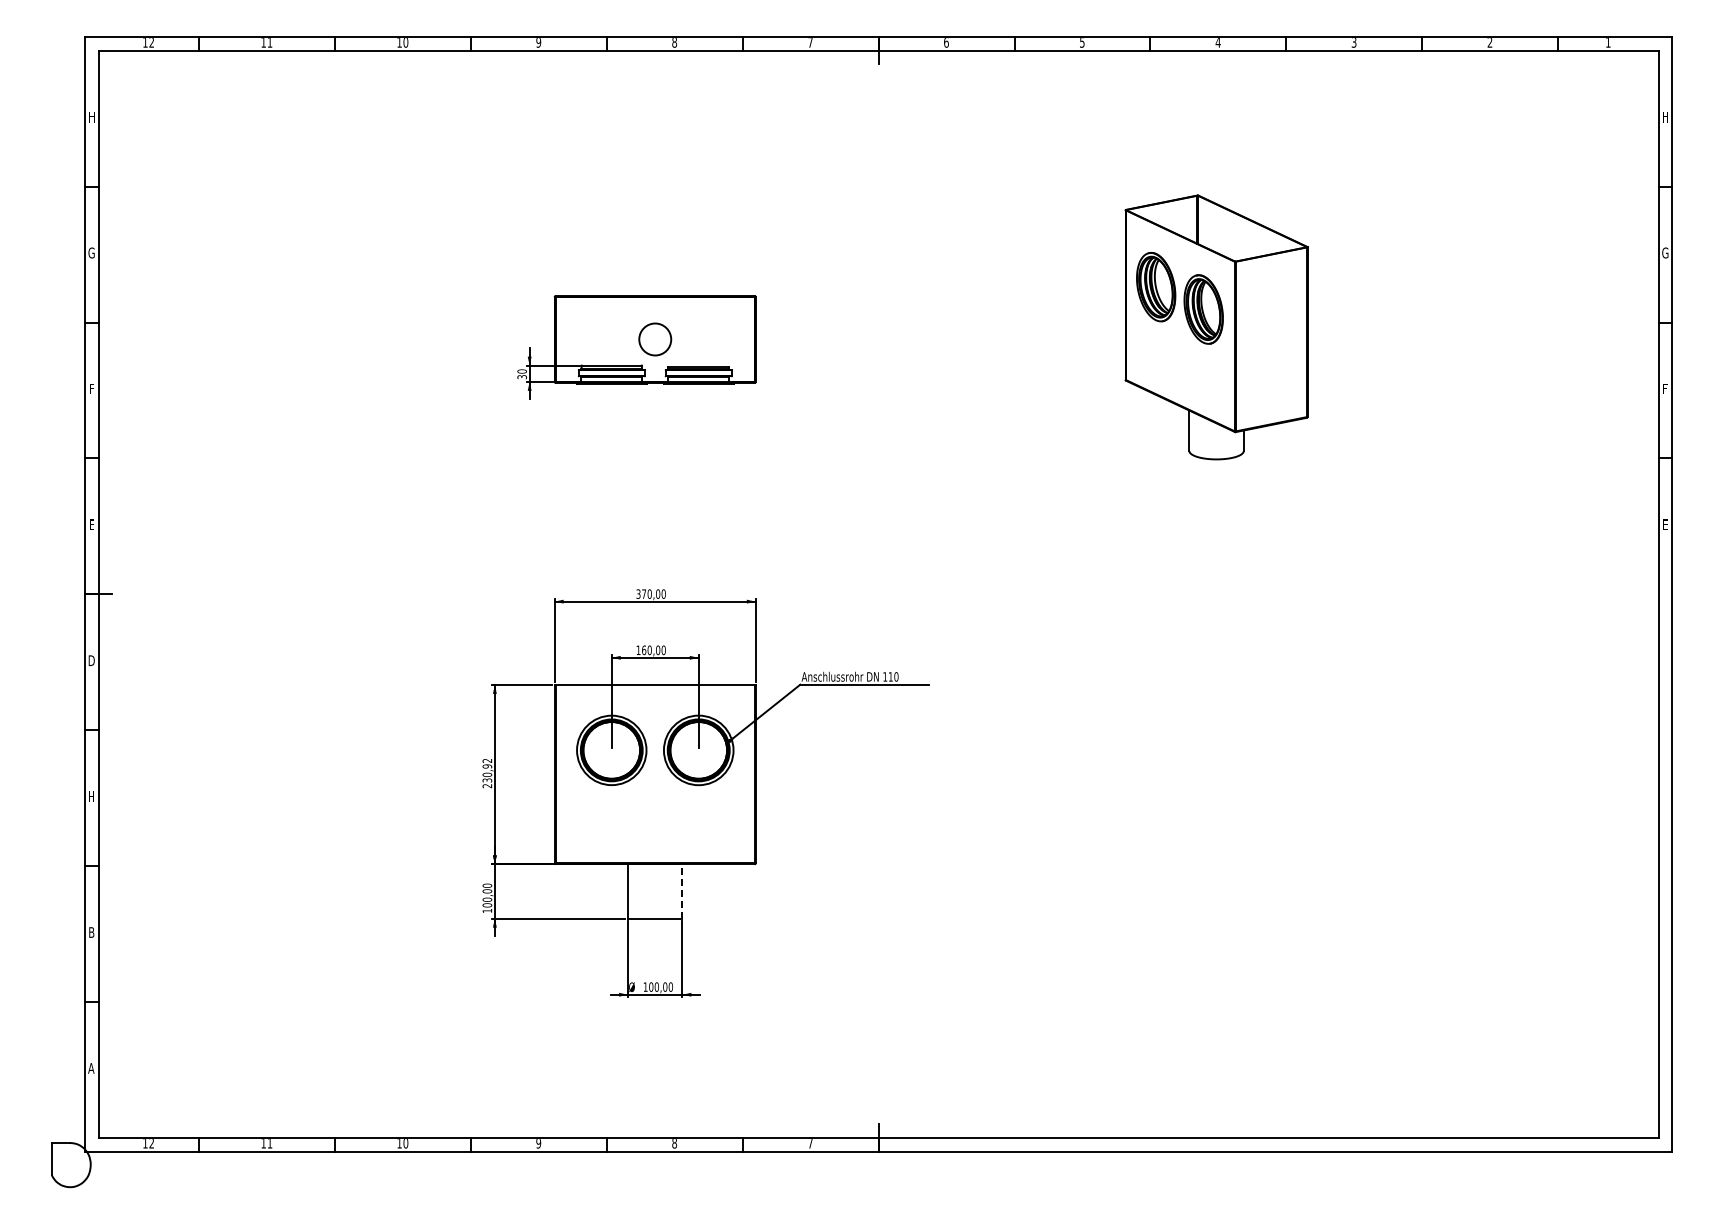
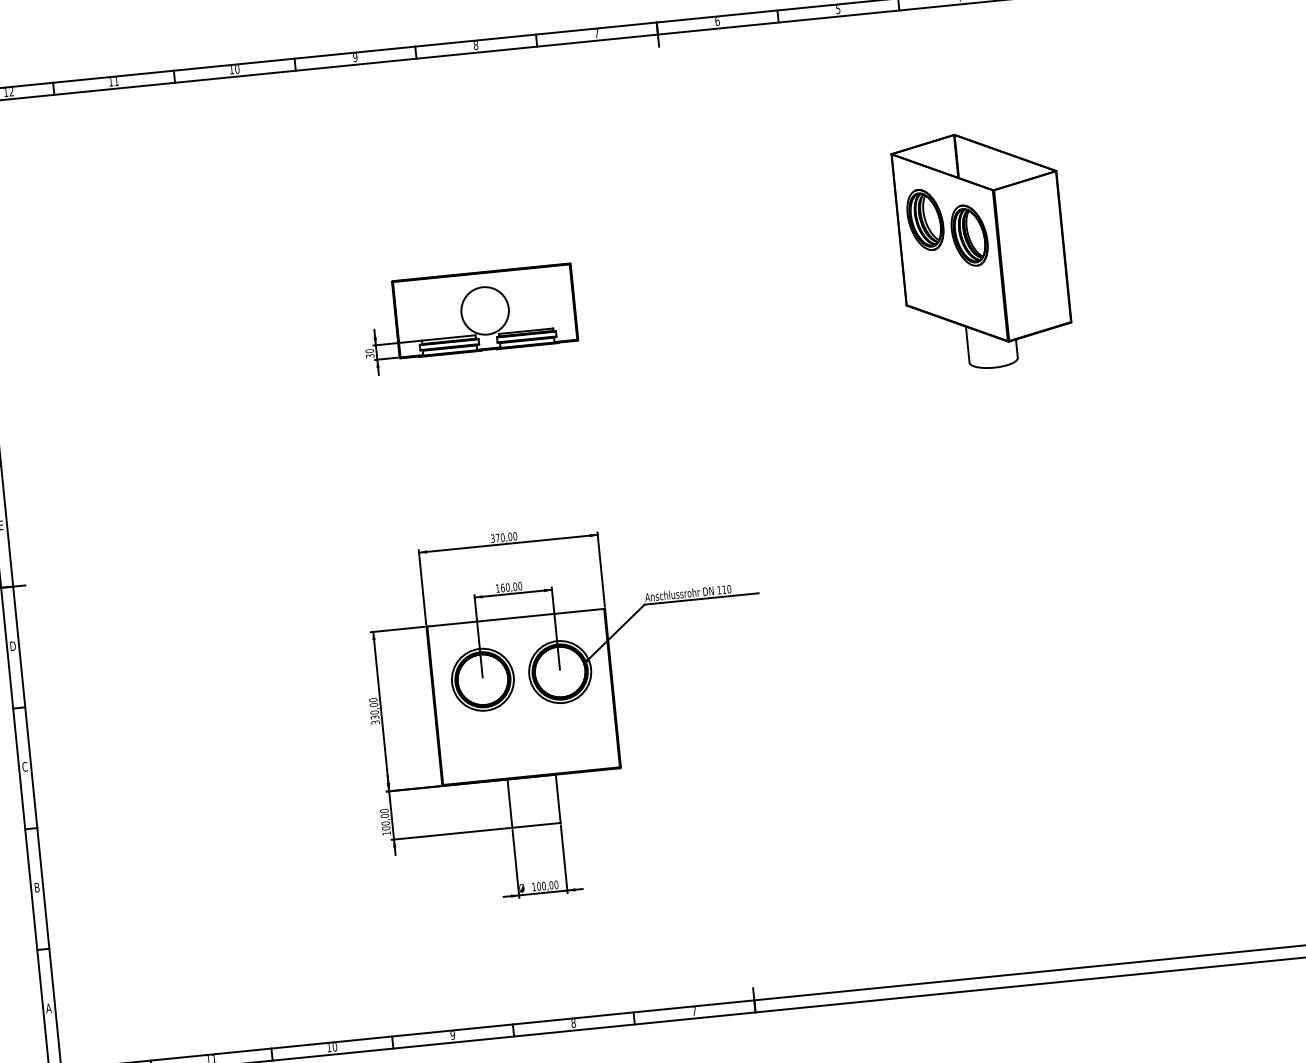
circle: (654, 339) -> (484, 310), size x1.67
text: (487, 773) -> (374, 711), 230,92 -> 330,00
text: (91, 796) -> (24, 766), H -> C
line: (682, 890) -> (558, 797), dashed -> solid

